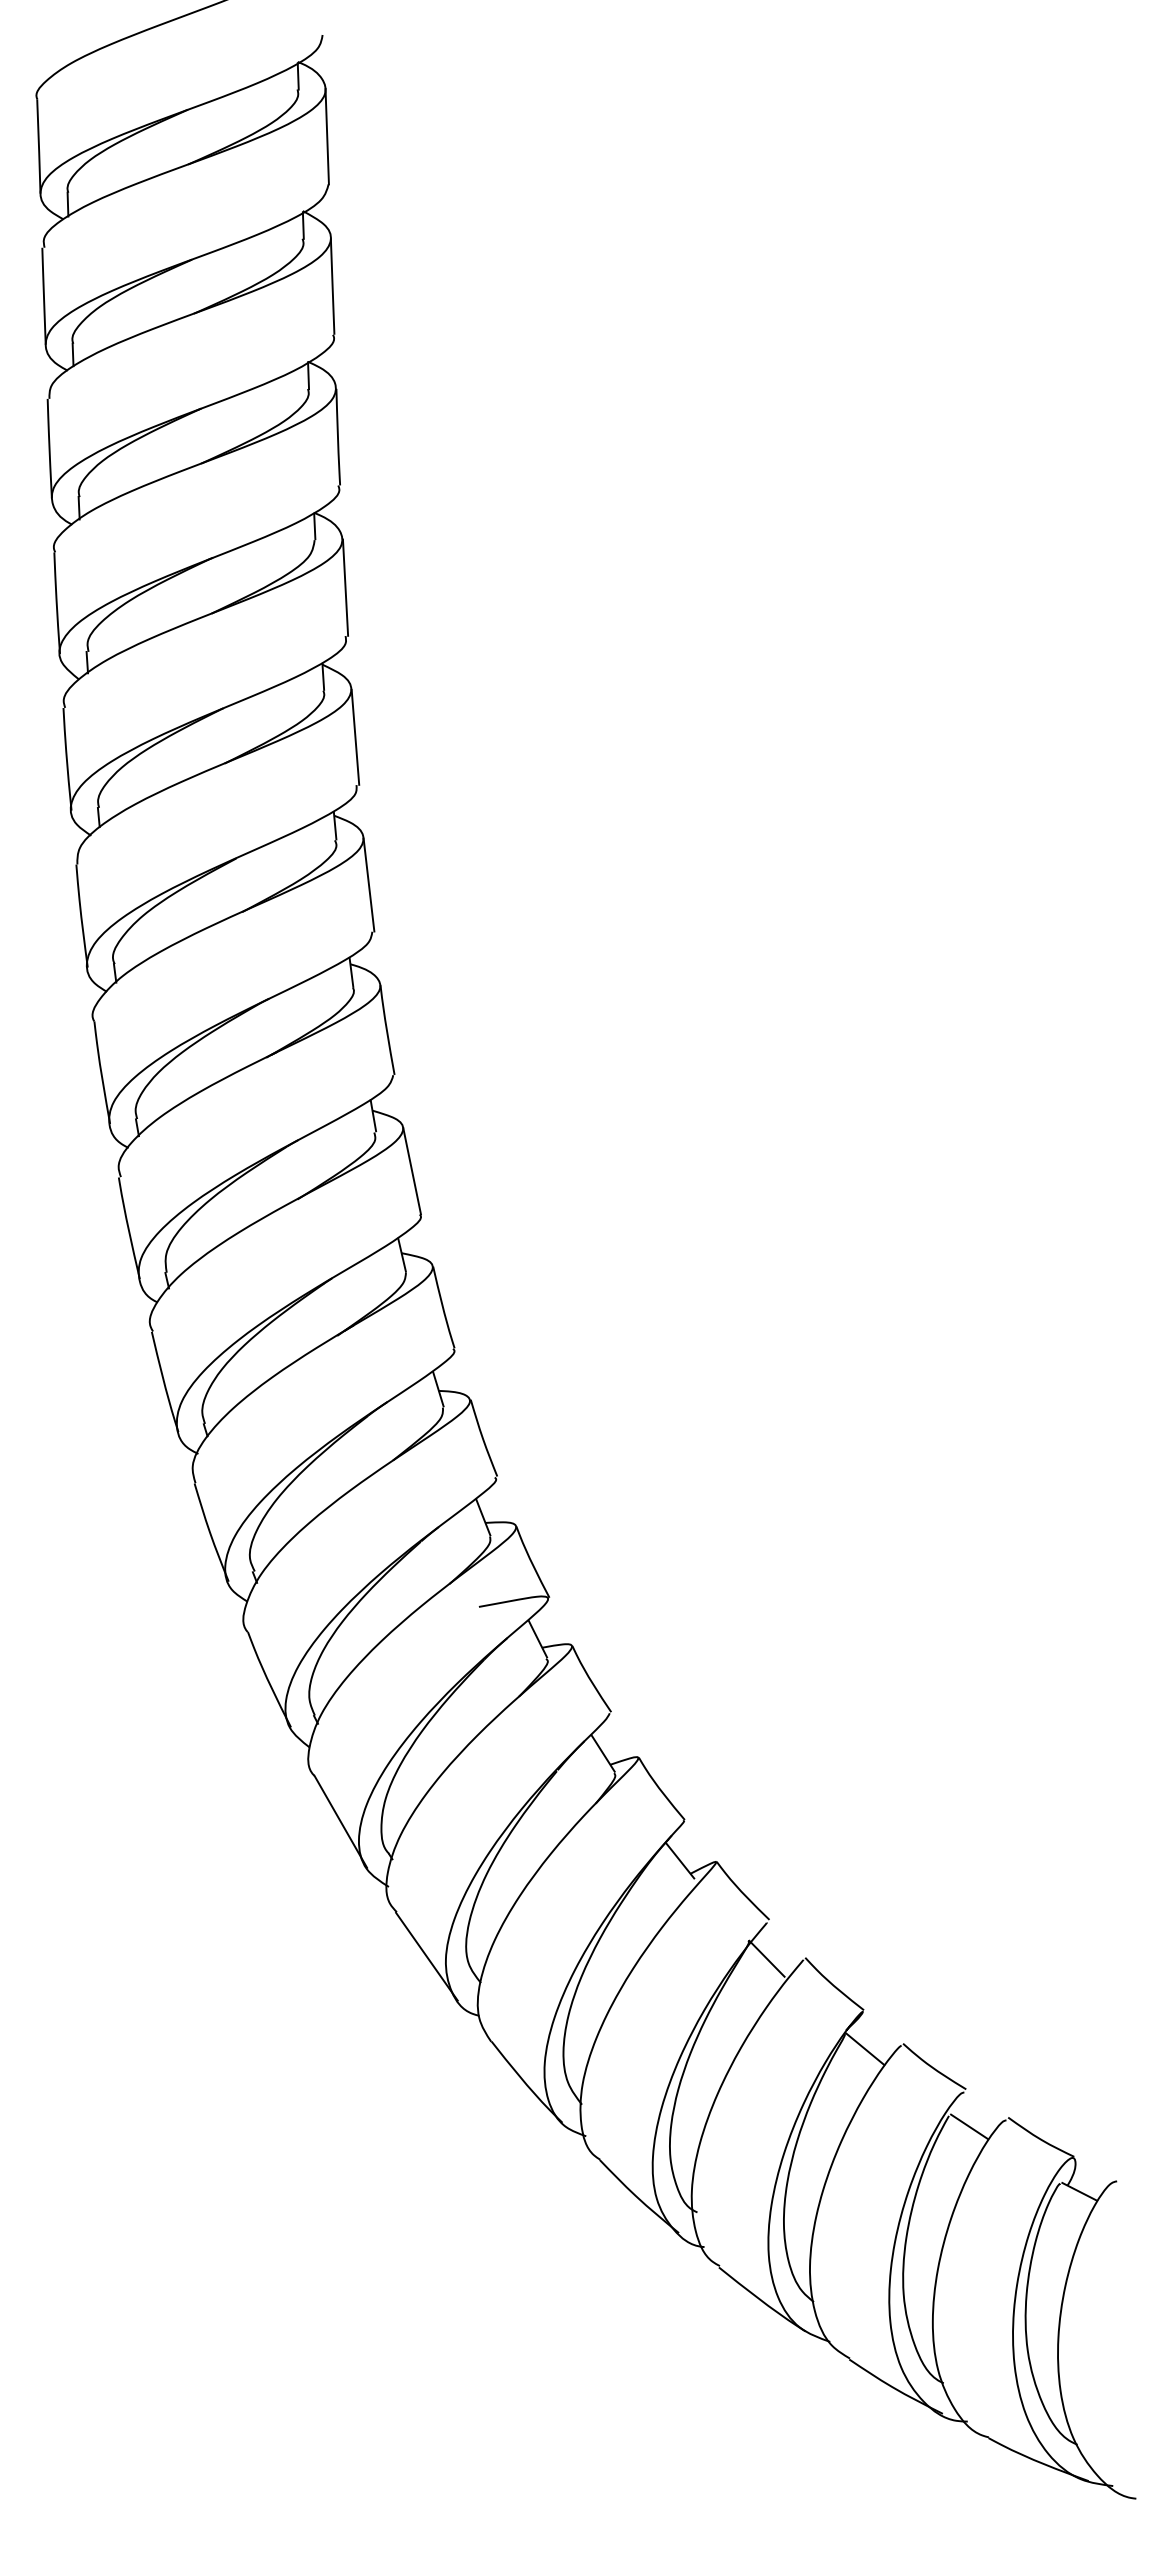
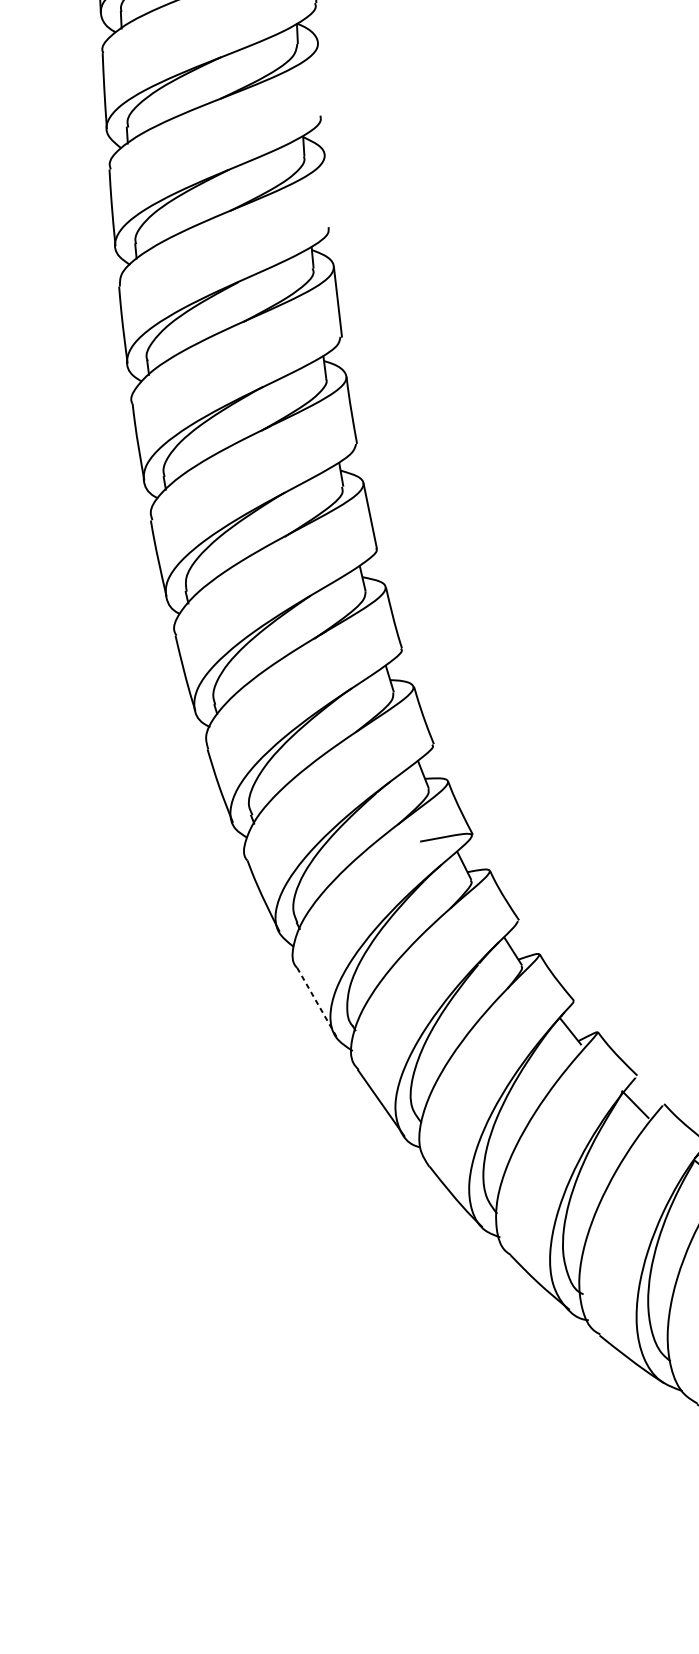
line: (345, 587) -> (320, 79), removed
line: (355, 736) -> (327, 190), removed
line: (341, 1822) -> (317, 1002), solid -> dashed

